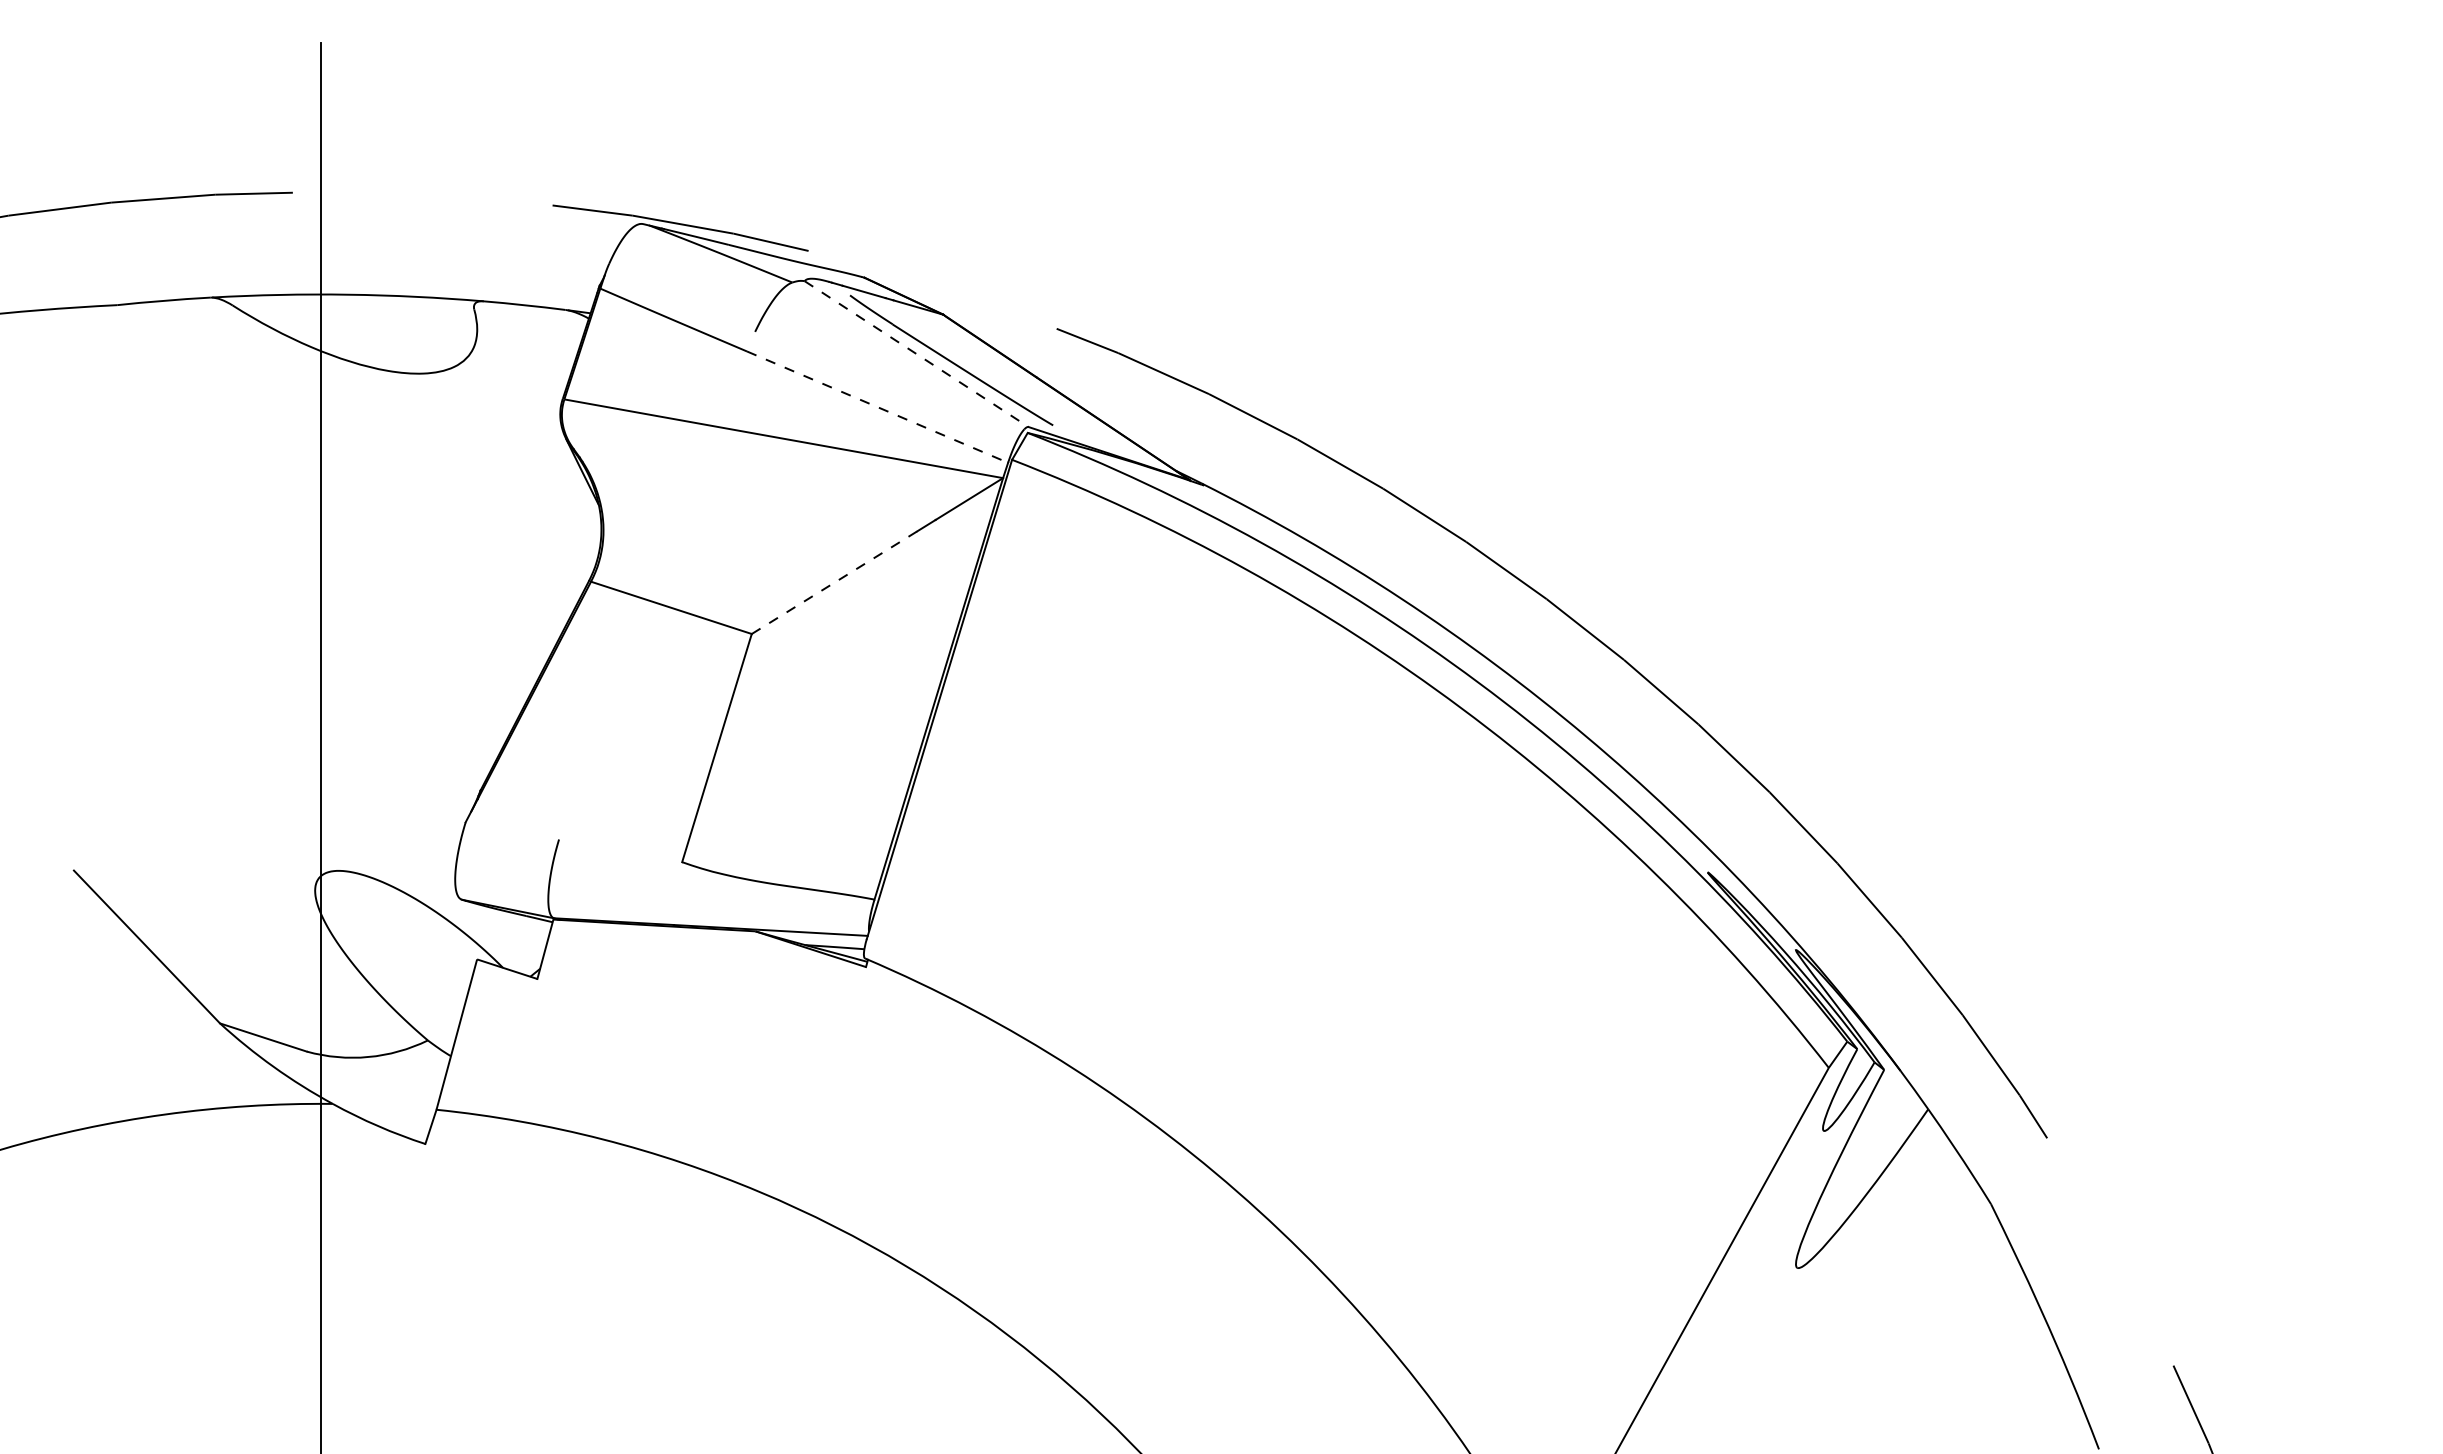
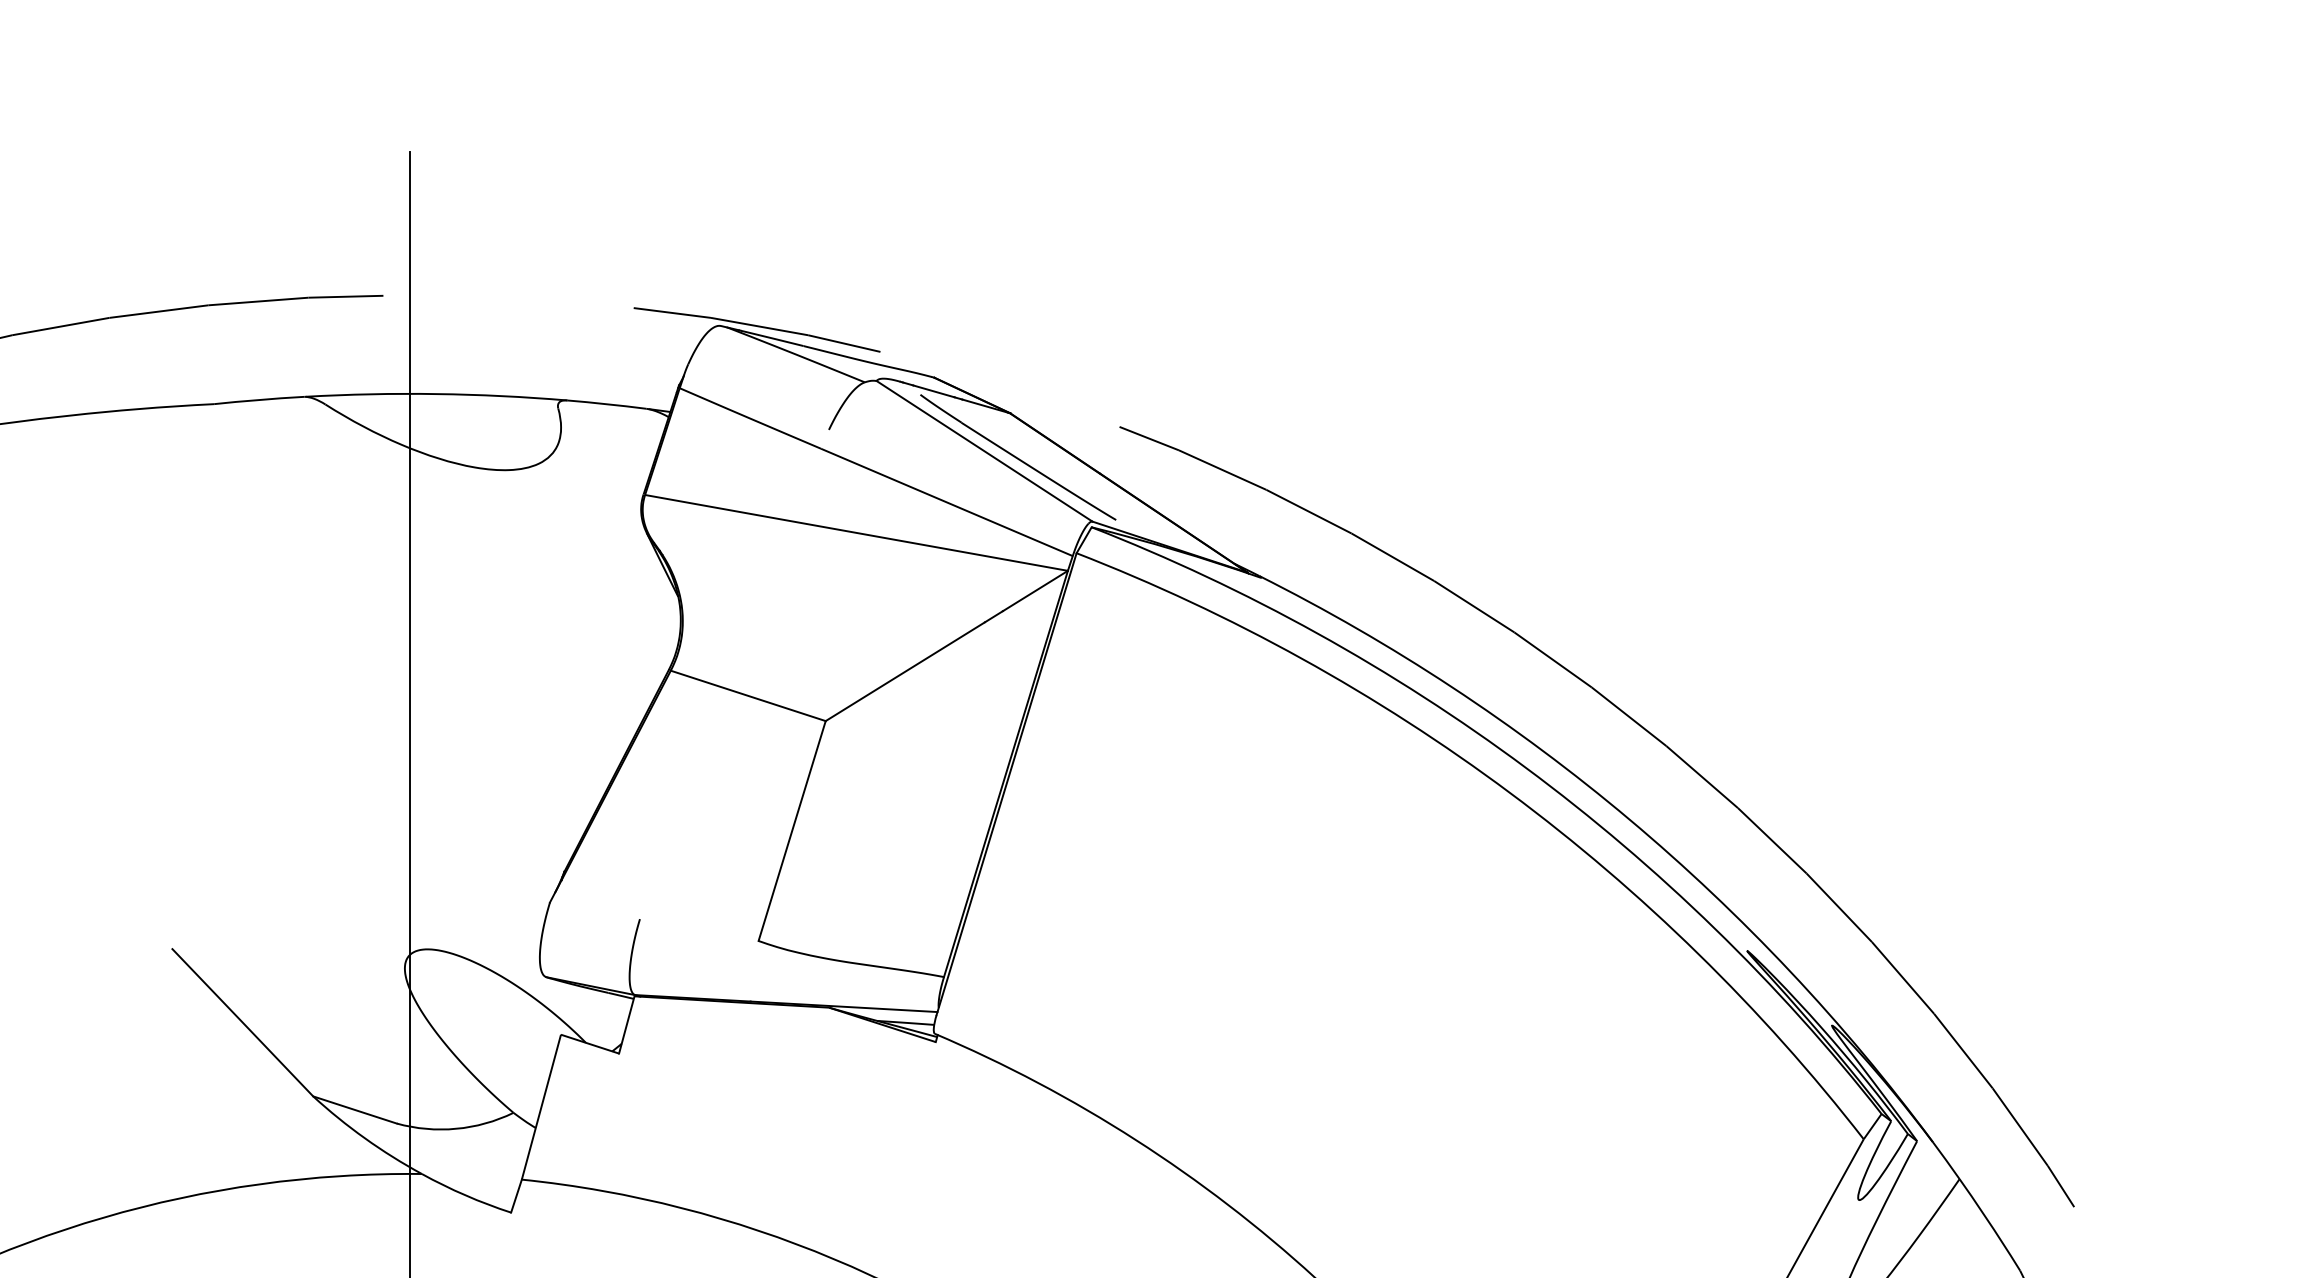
line: (916, 354) -> (984, 451), dashed -> solid
line: (877, 407) -> (946, 502), dashed -> solid
line: (834, 582) -> (905, 671), dashed -> solid

